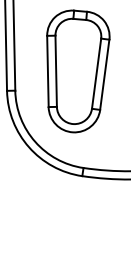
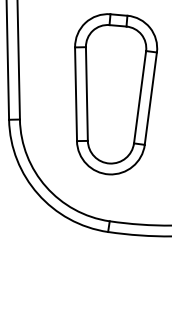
part: (78, 71) -> (116, 94), moved

